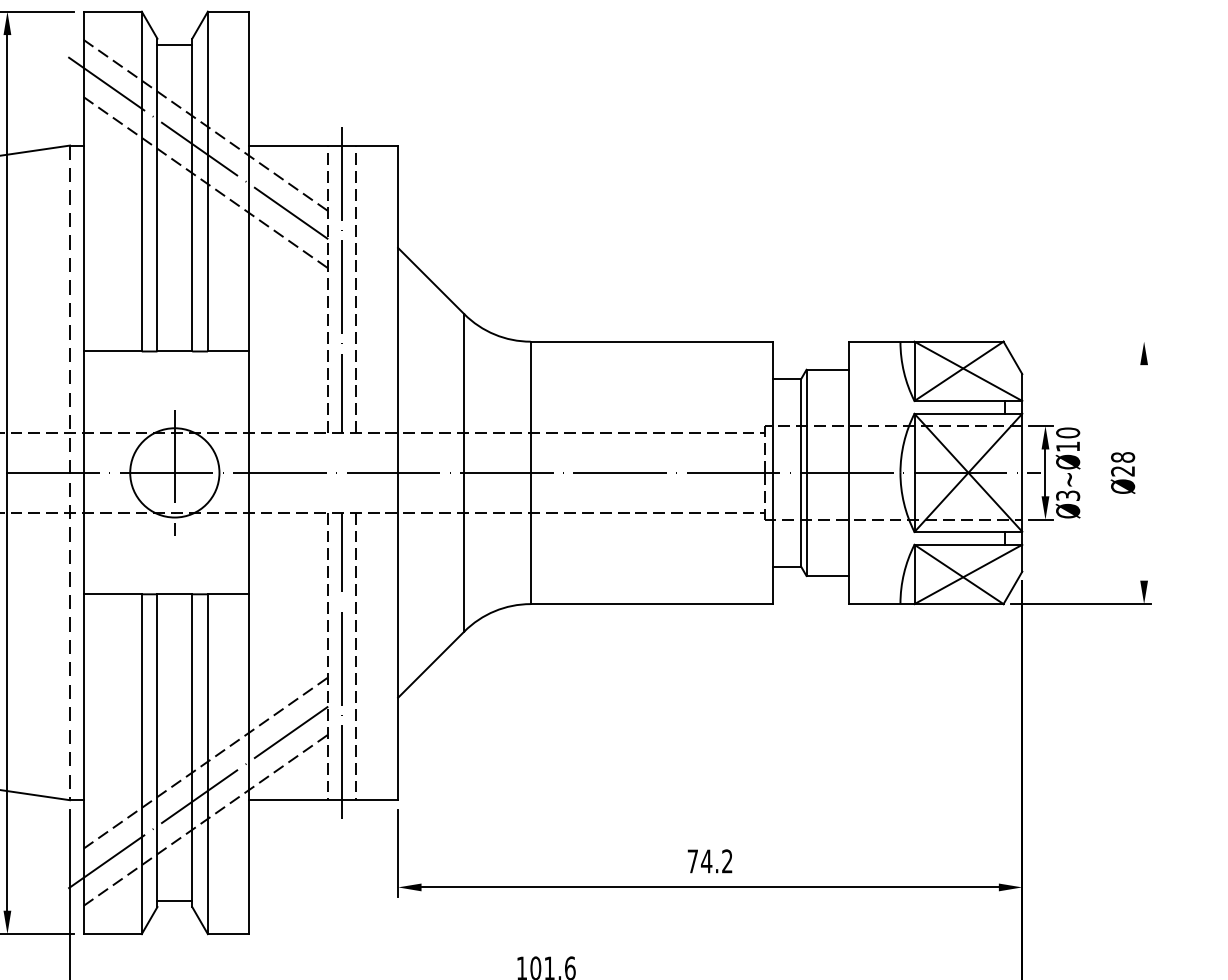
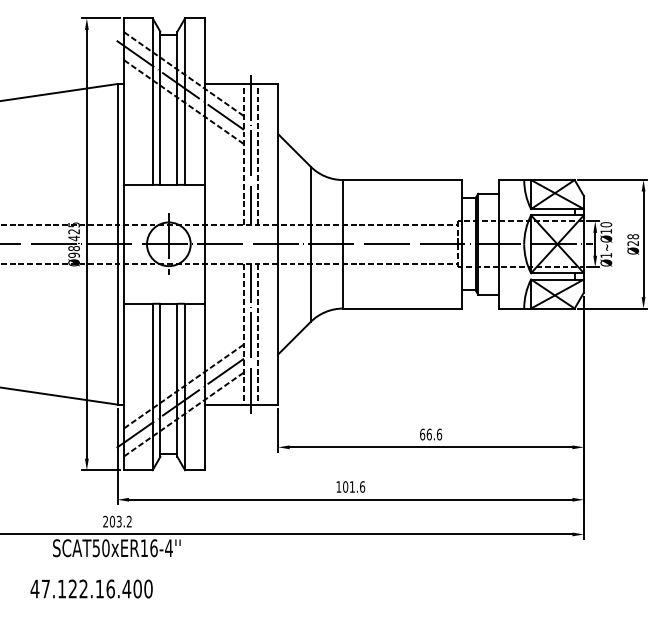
line: (1080, 342) -> (612, 180), added
line: (69, 473) -> (117, 244), dashed -> solid
line: (1144, 473) -> (643, 244), added
text: (1068, 495) -> (606, 255), Ø3~Ø10 -> Ø1~Ø10
text: (711, 861) -> (431, 434), 74.2 -> 66.6

